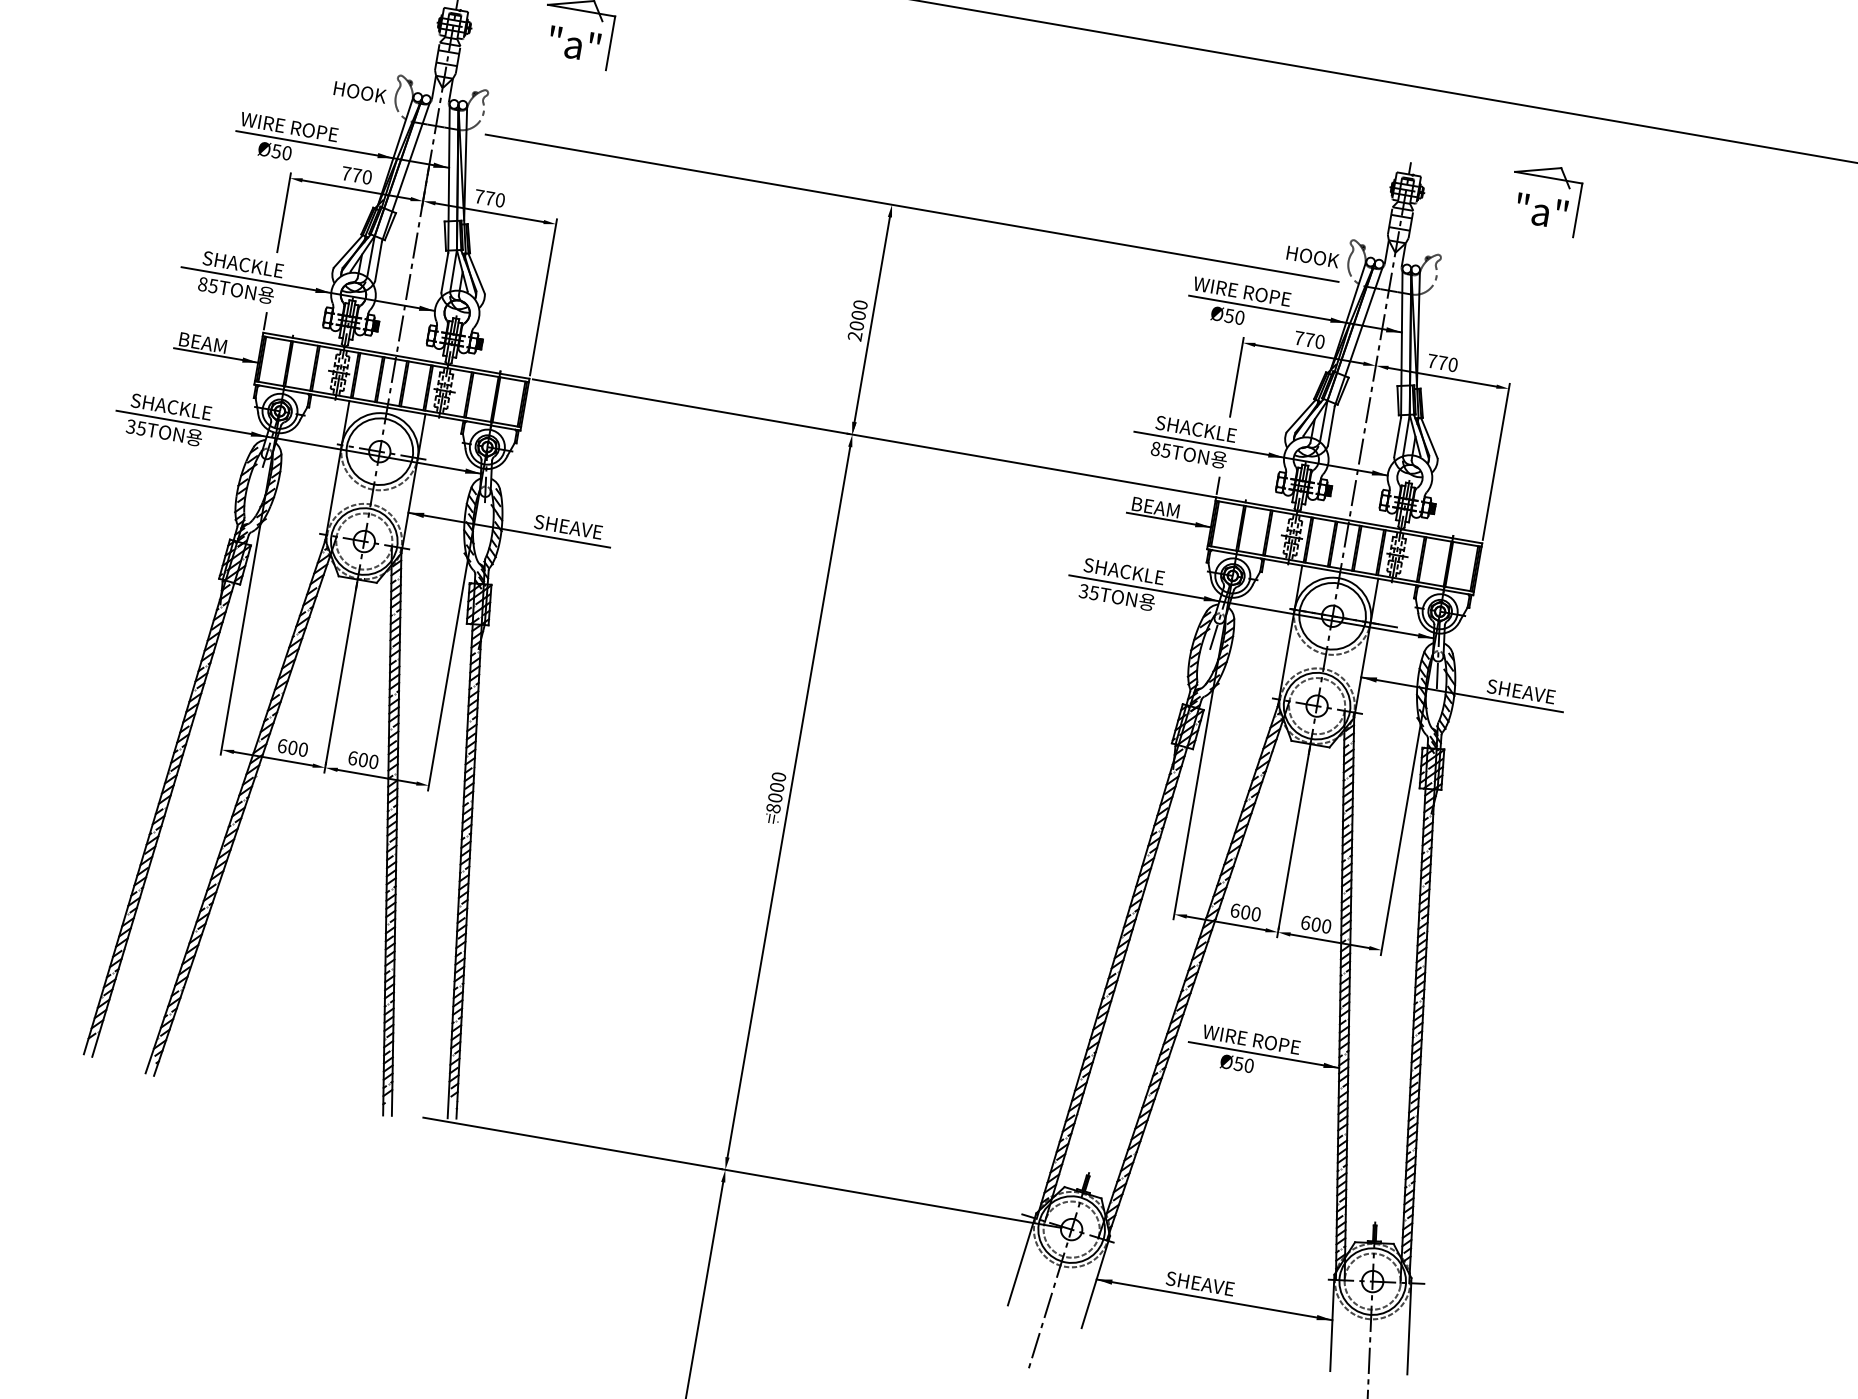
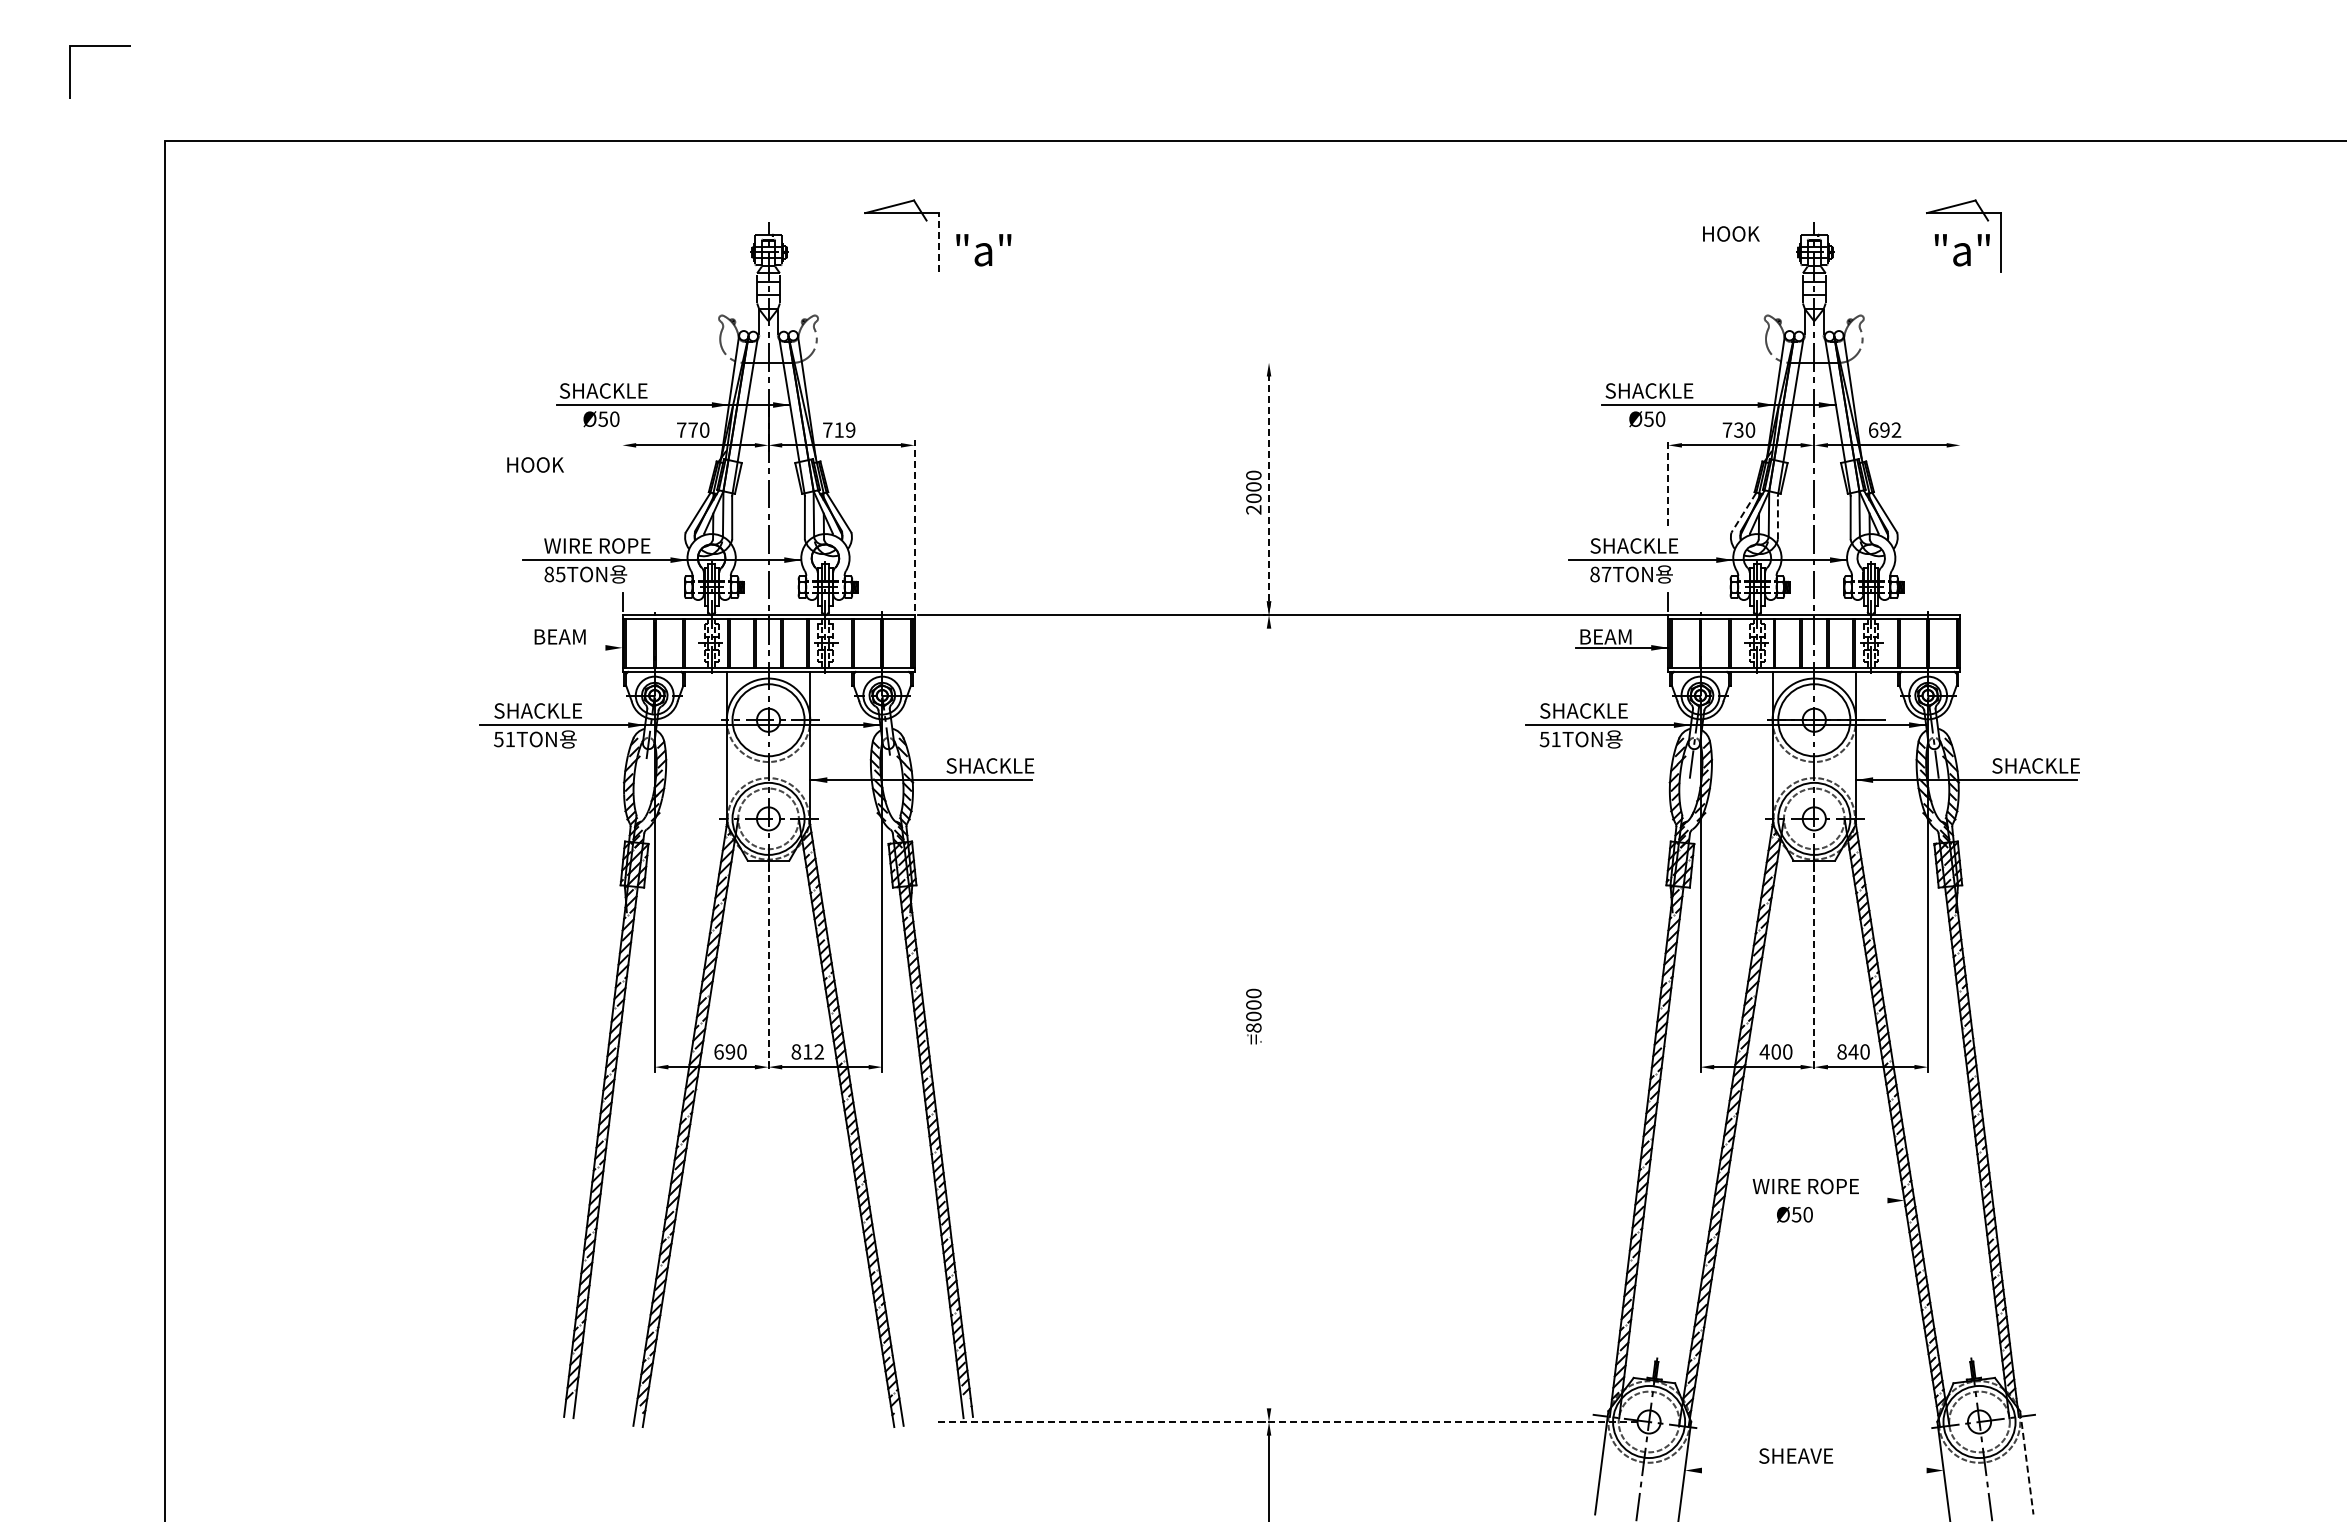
line: (610, 43) -> (939, 242), solid -> dashed
text: (573, 44) -> (983, 250), moved
text: (360, 91) -> (535, 464), moved
text: (289, 126) -> (612, 390), WIRE ROPE -> SHACKLE
text: (494, 198) -> (844, 429), 770 -> 719
line: (912, 208) -> (1291, 362), removed
line: (284, 212) -> (622, 483), removed
text: (1313, 256) -> (1731, 233), moved
text: (251, 265) -> (597, 545), SHACKLE -> WIRE ROPE
text: (1242, 291) -> (1658, 390), WIRE ROPE -> SHACKLE
line: (543, 297) -> (914, 525), solid -> dashed
line: (872, 319) -> (1269, 488), solid -> dashed
text: (1309, 339) -> (1738, 429), 770 -> 730
line: (216, 355) -> (576, 647), removed
text: (1442, 362) -> (1884, 429), 770 -> 692
line: (1237, 376) -> (1668, 482), solid -> dashed
line: (1300, 416) -> (1743, 513), solid -> dashed
line: (1330, 425) -> (1777, 517), solid -> dashed
text: (136, 427) -> (504, 739), 35TON -> 51TON
text: (1166, 450) -> (1606, 574), 85TON -> 87TON
line: (1496, 461) -> (1960, 525), removed
text: (586, 529) -> (1003, 765), SHEAVE -> SHACKLE
text: (1089, 592) -> (1550, 739), 35TON -> 51TON
line: (340, 677) -> (768, 968), solid -> dashed
text: (1538, 694) -> (2048, 765), SHEAVE -> SHACKLE
text: (293, 747) -> (730, 1051), 600 -> 690
text: (363, 759) -> (807, 1051), 600 -> 812
line: (789, 802) -> (1269, 1018), removed
line: (1293, 842) -> (1814, 968), solid -> dashed
text: (1235, 910) -> (1764, 1051), 600 -> 400
text: (1310, 923) -> (1847, 1051), 600 -> 840
line: (1263, 1054) -> (1821, 1200), removed
line: (743, 1173) -> (1288, 1422), solid -> dashed
line: (1213, 1299) -> (1813, 1470), removed
line: (1408, 1326) -> (2026, 1463), solid -> dashed

